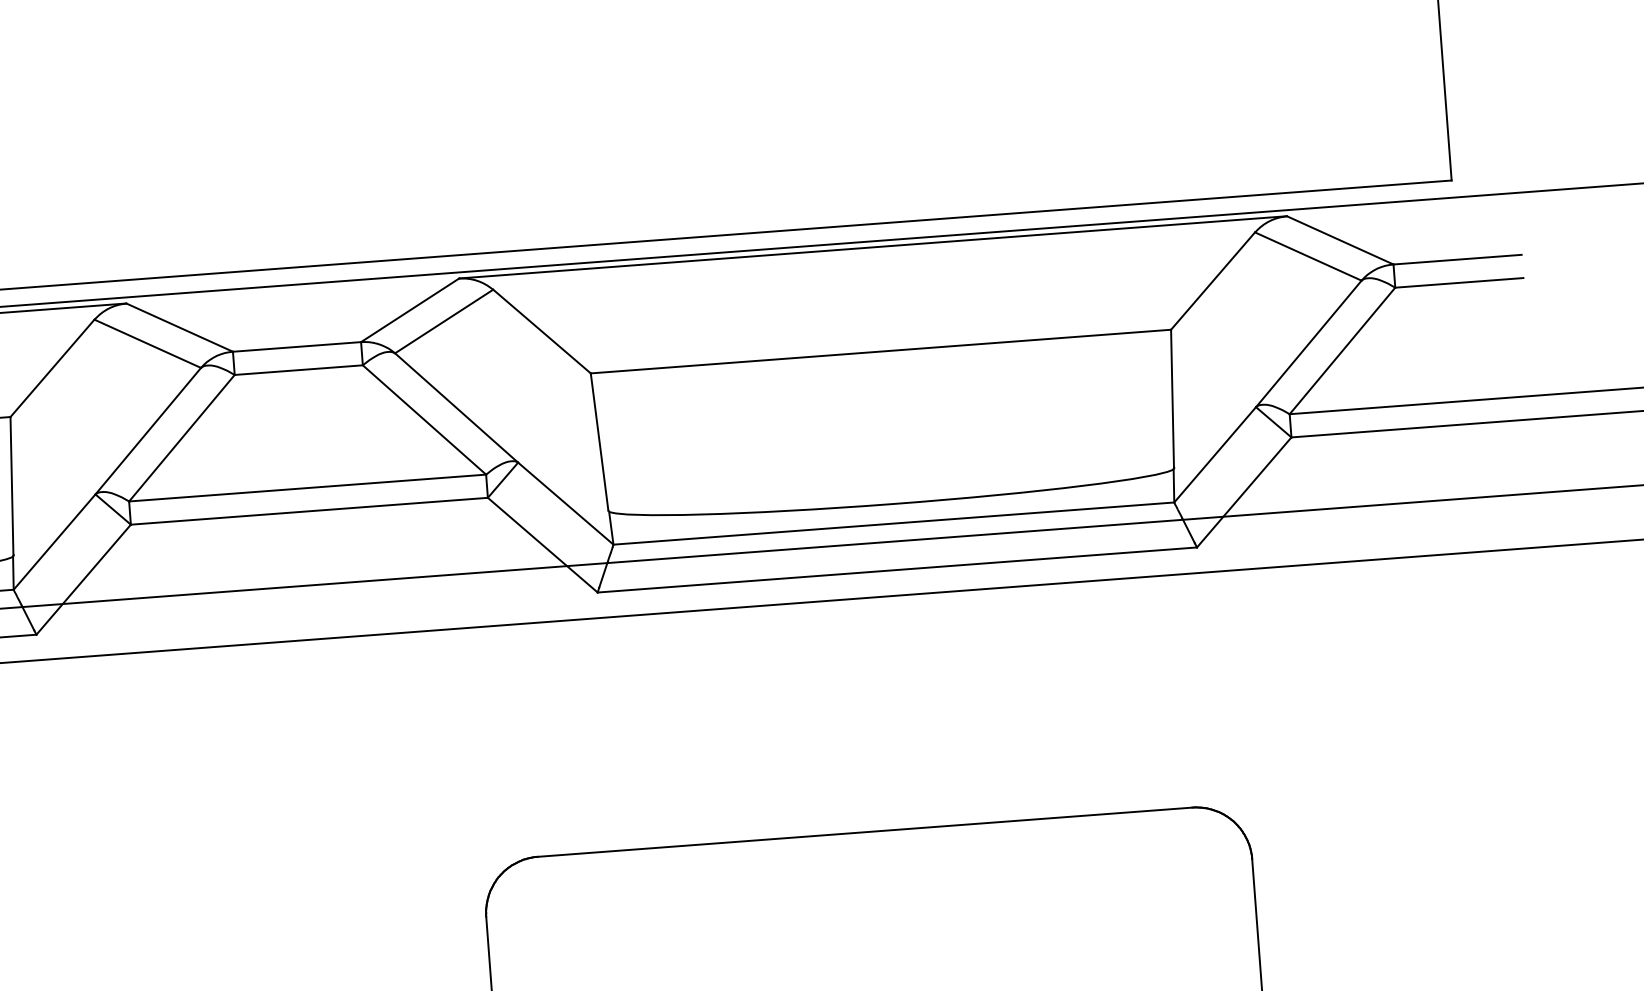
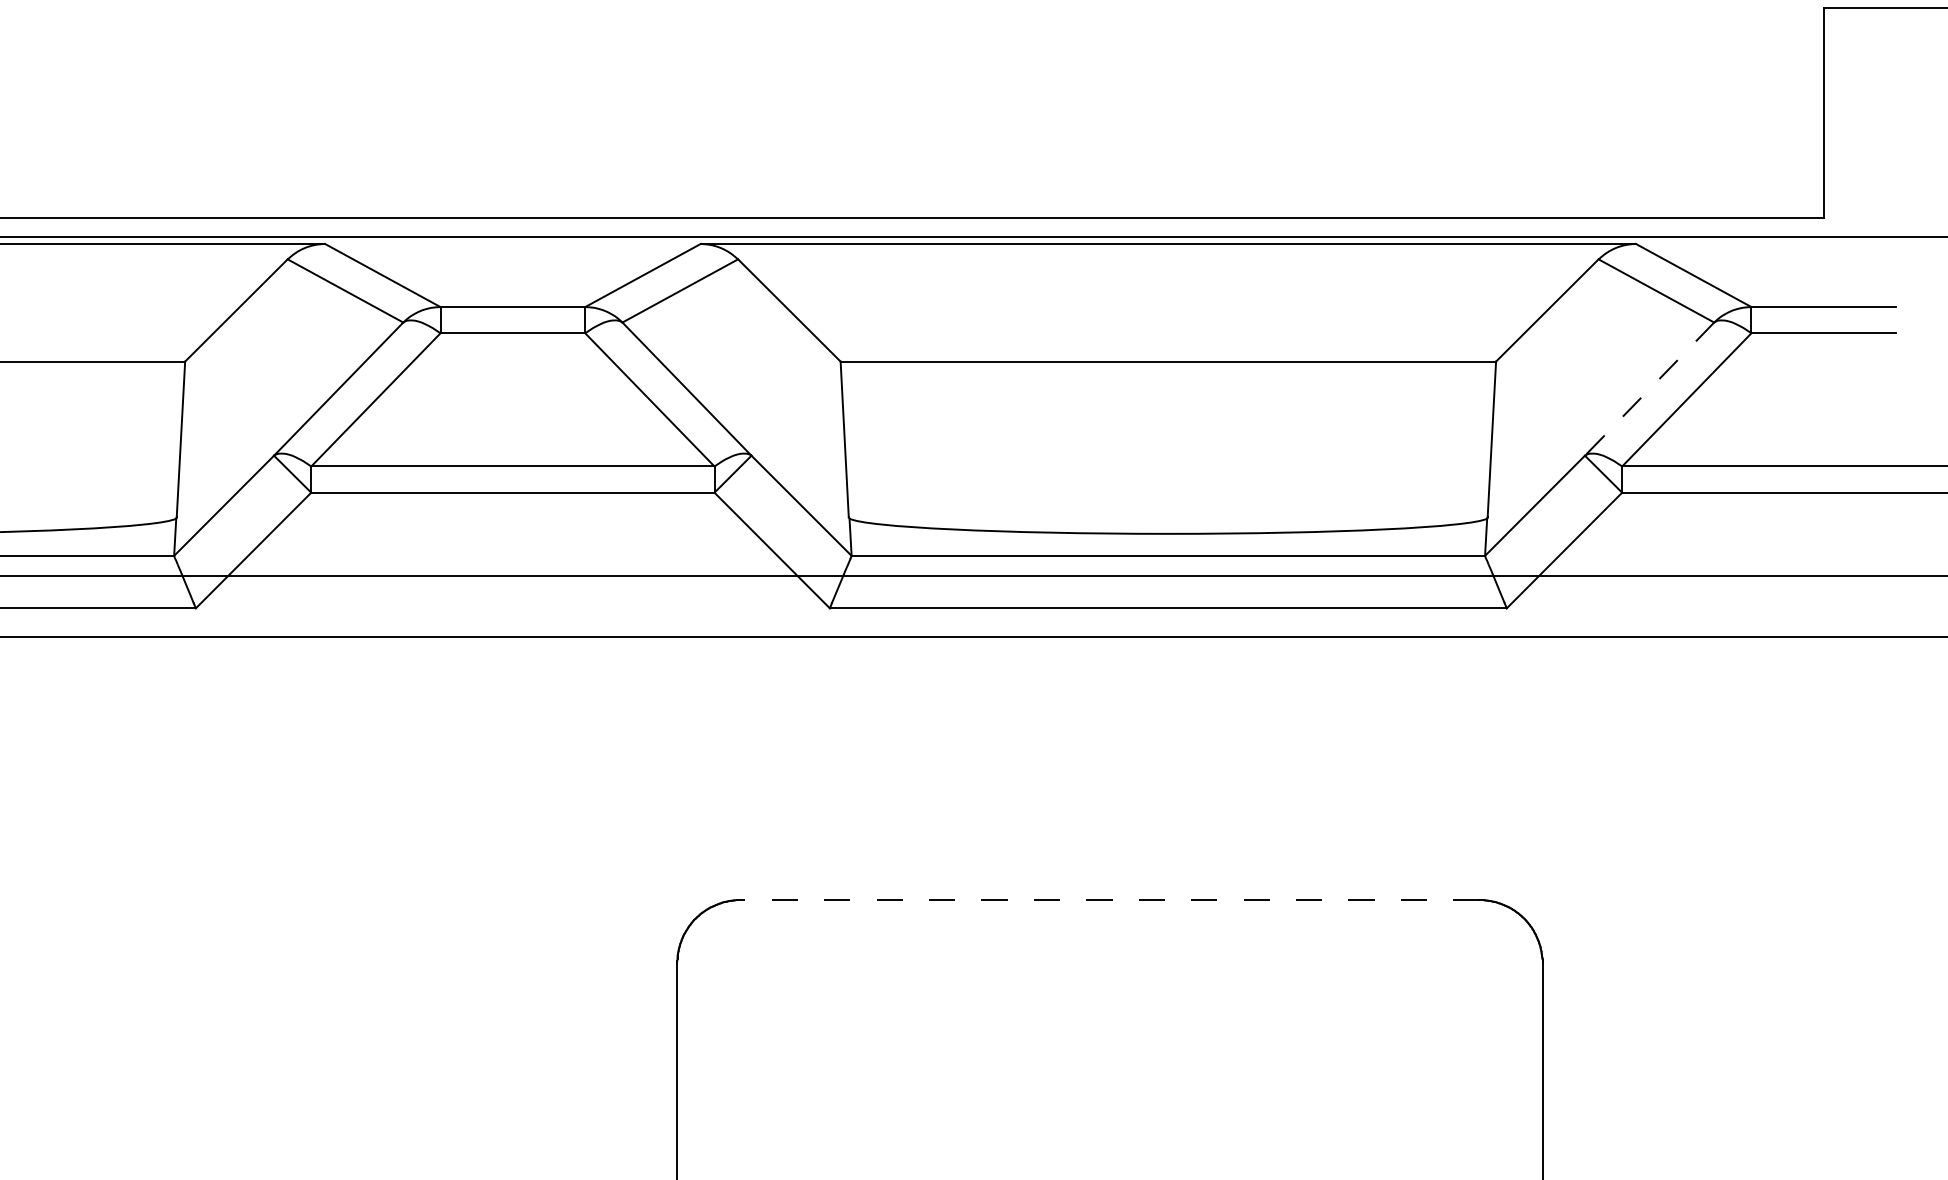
line: (1308, 344) -> (1649, 389), solid -> dashed
line: (864, 832) -> (1109, 900), solid -> dashed

